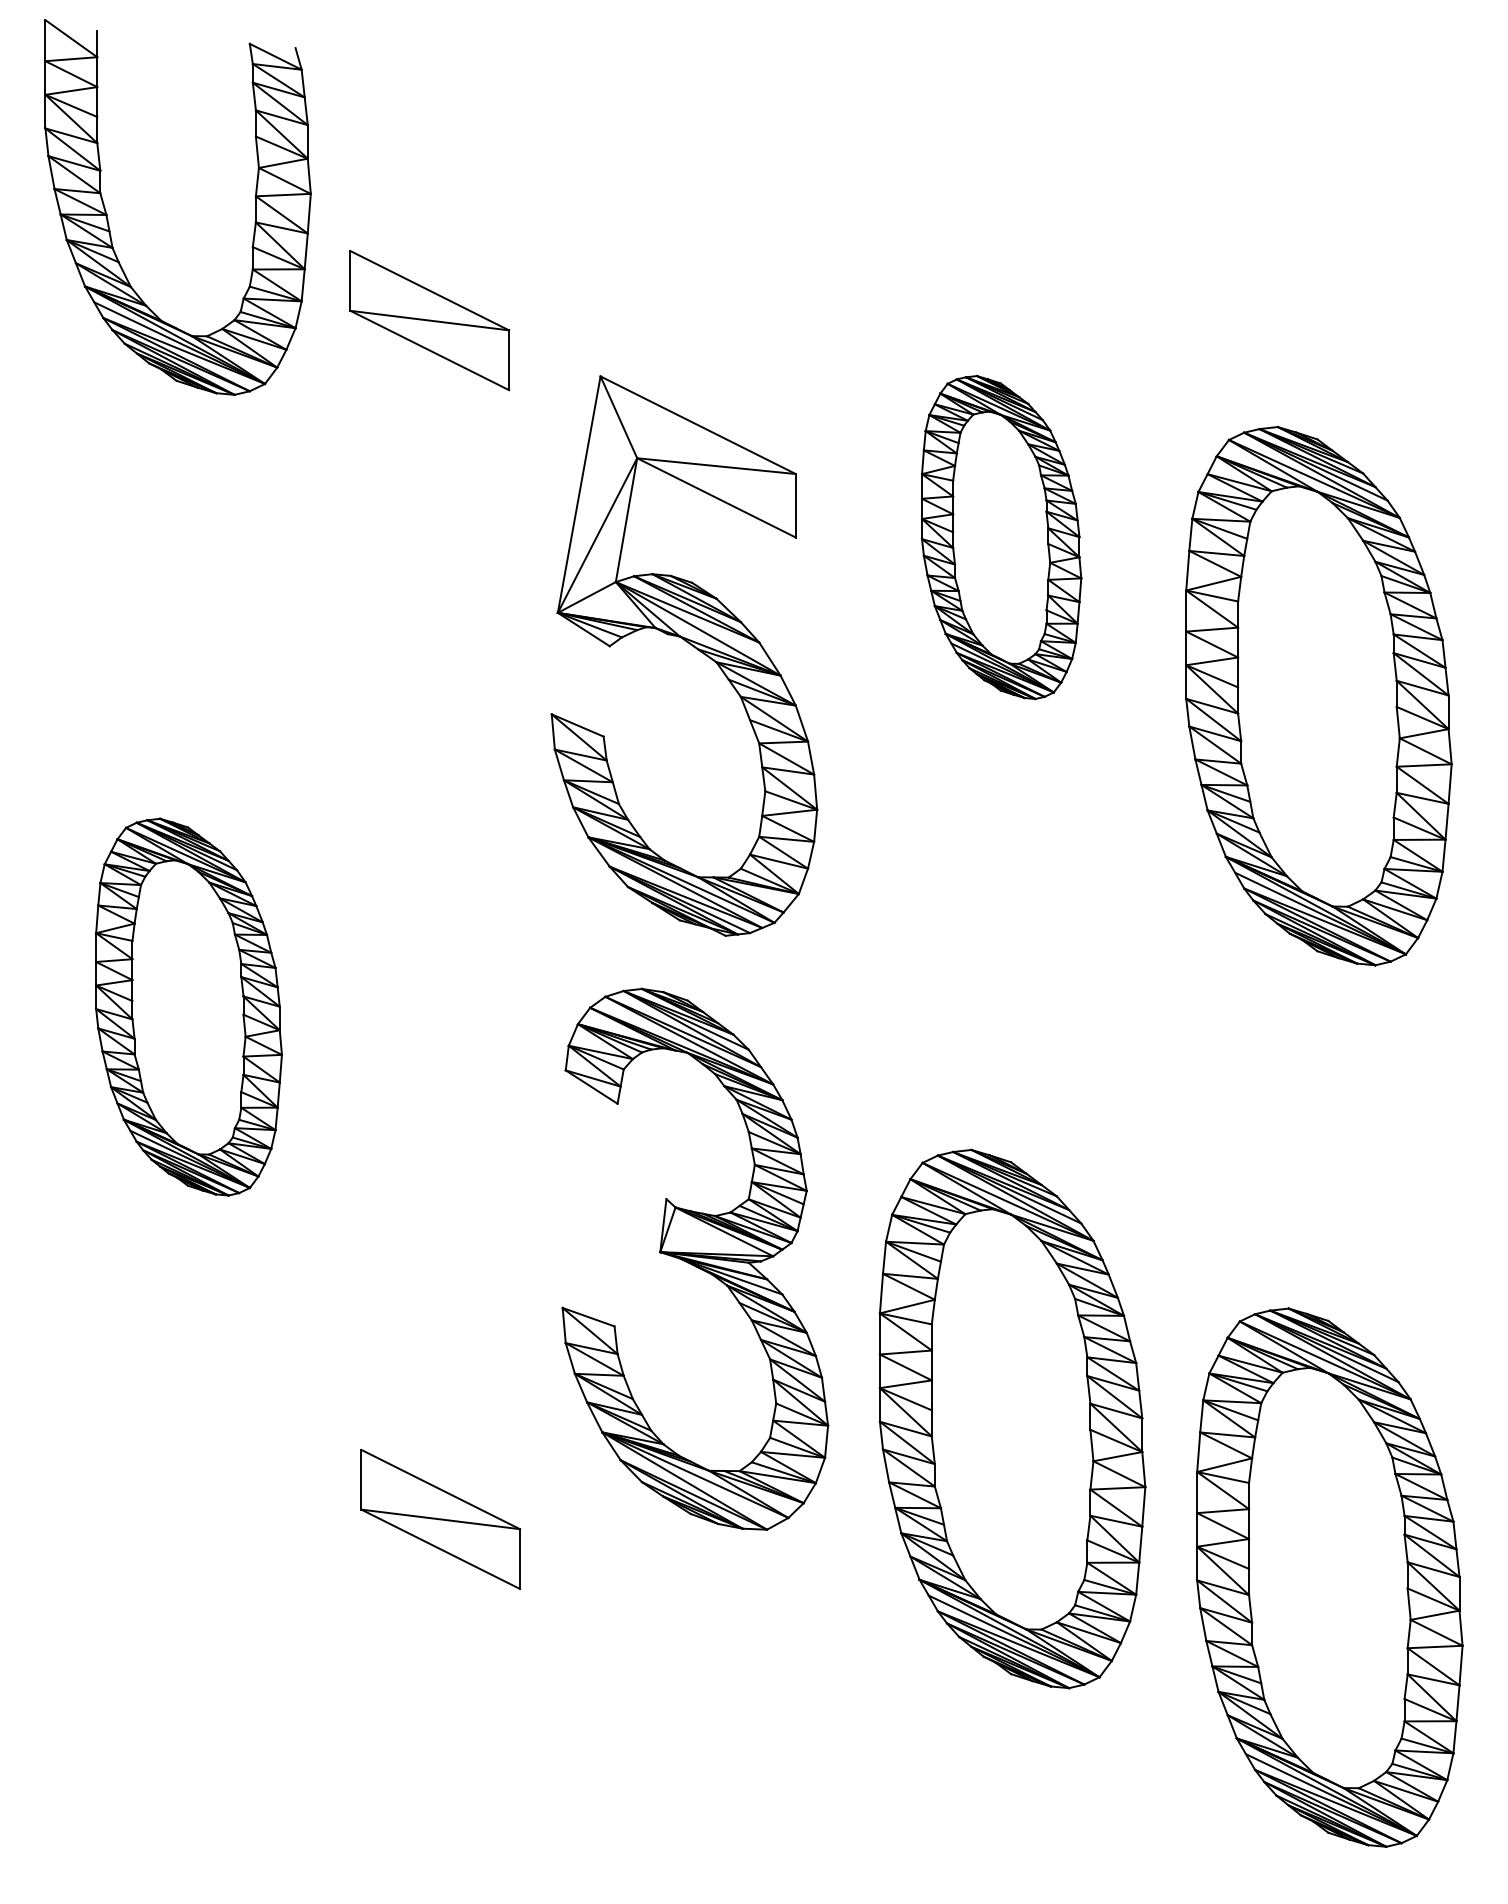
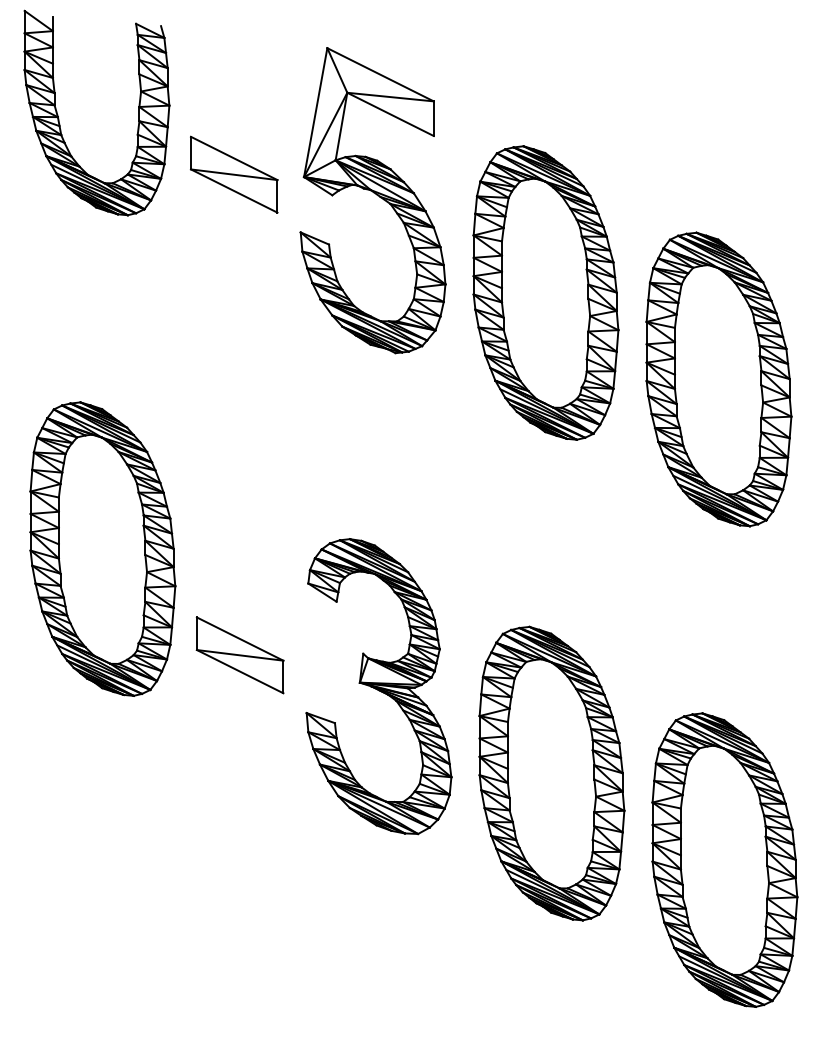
part: (1000, 536) -> (545, 292), size x1.67
part: (690, 646) -> (376, 195), moved
part: (188, 1006) -> (102, 548), size x1.43
part: (439, 1519) -> (239, 655), moved

